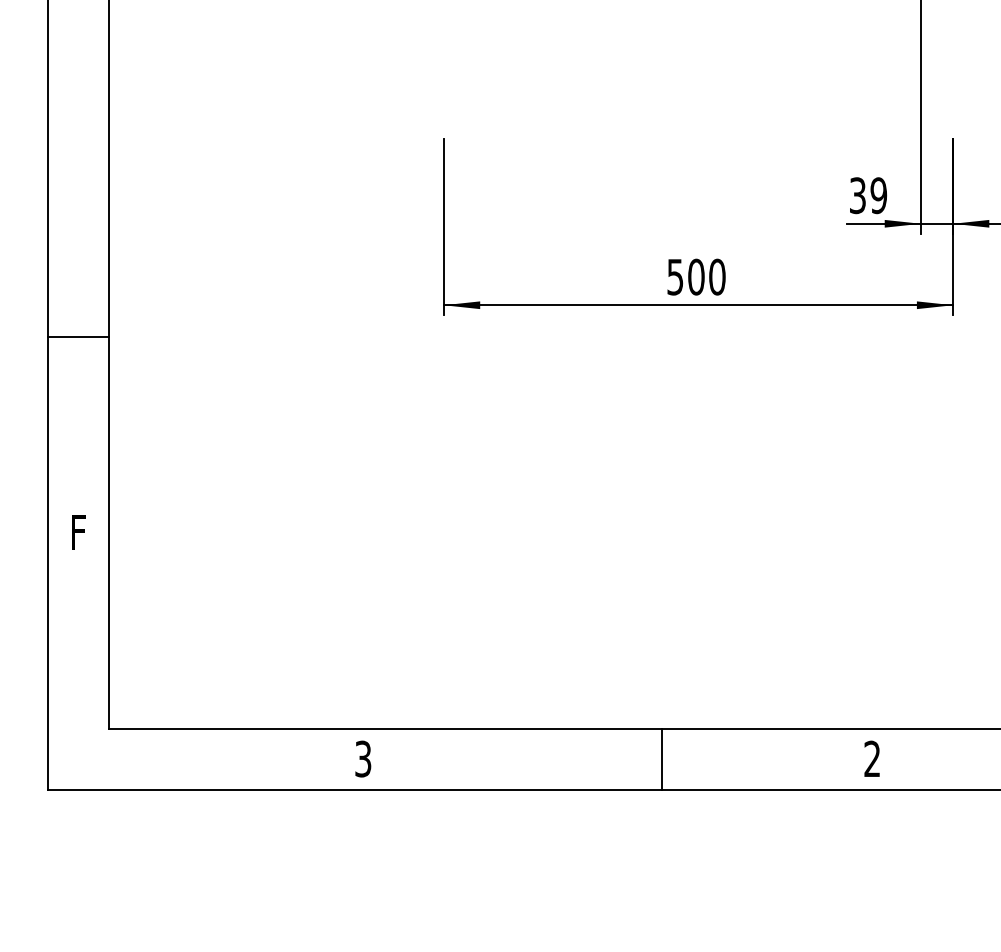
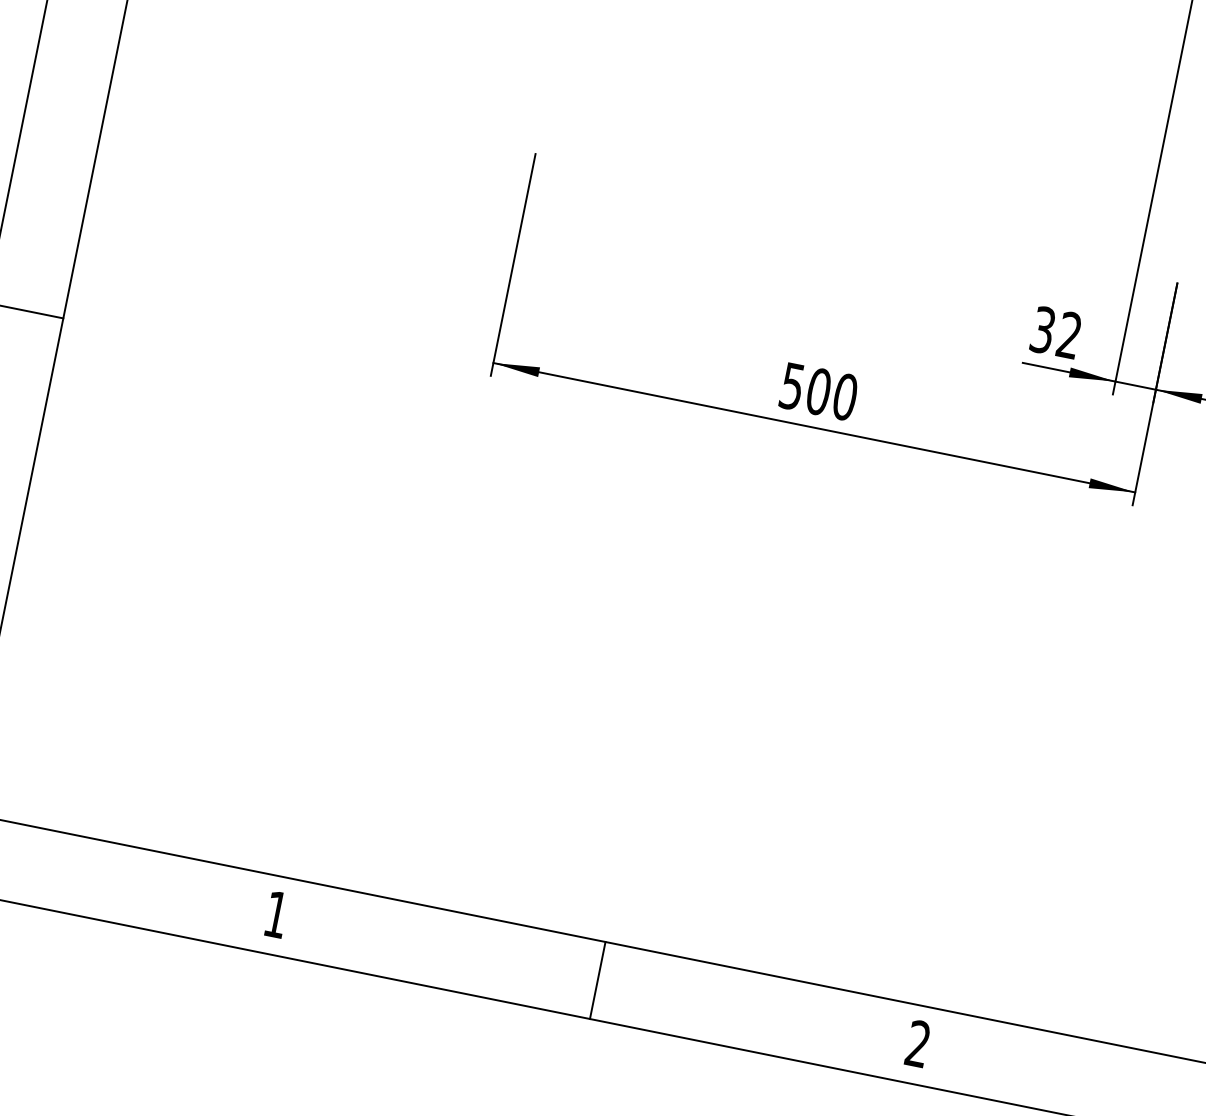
text: (878, 195) -> (1069, 335), 39 -> 32
text: (363, 758) -> (276, 913), 3 -> 1
line: (662, 759) -> (598, 980), moved

